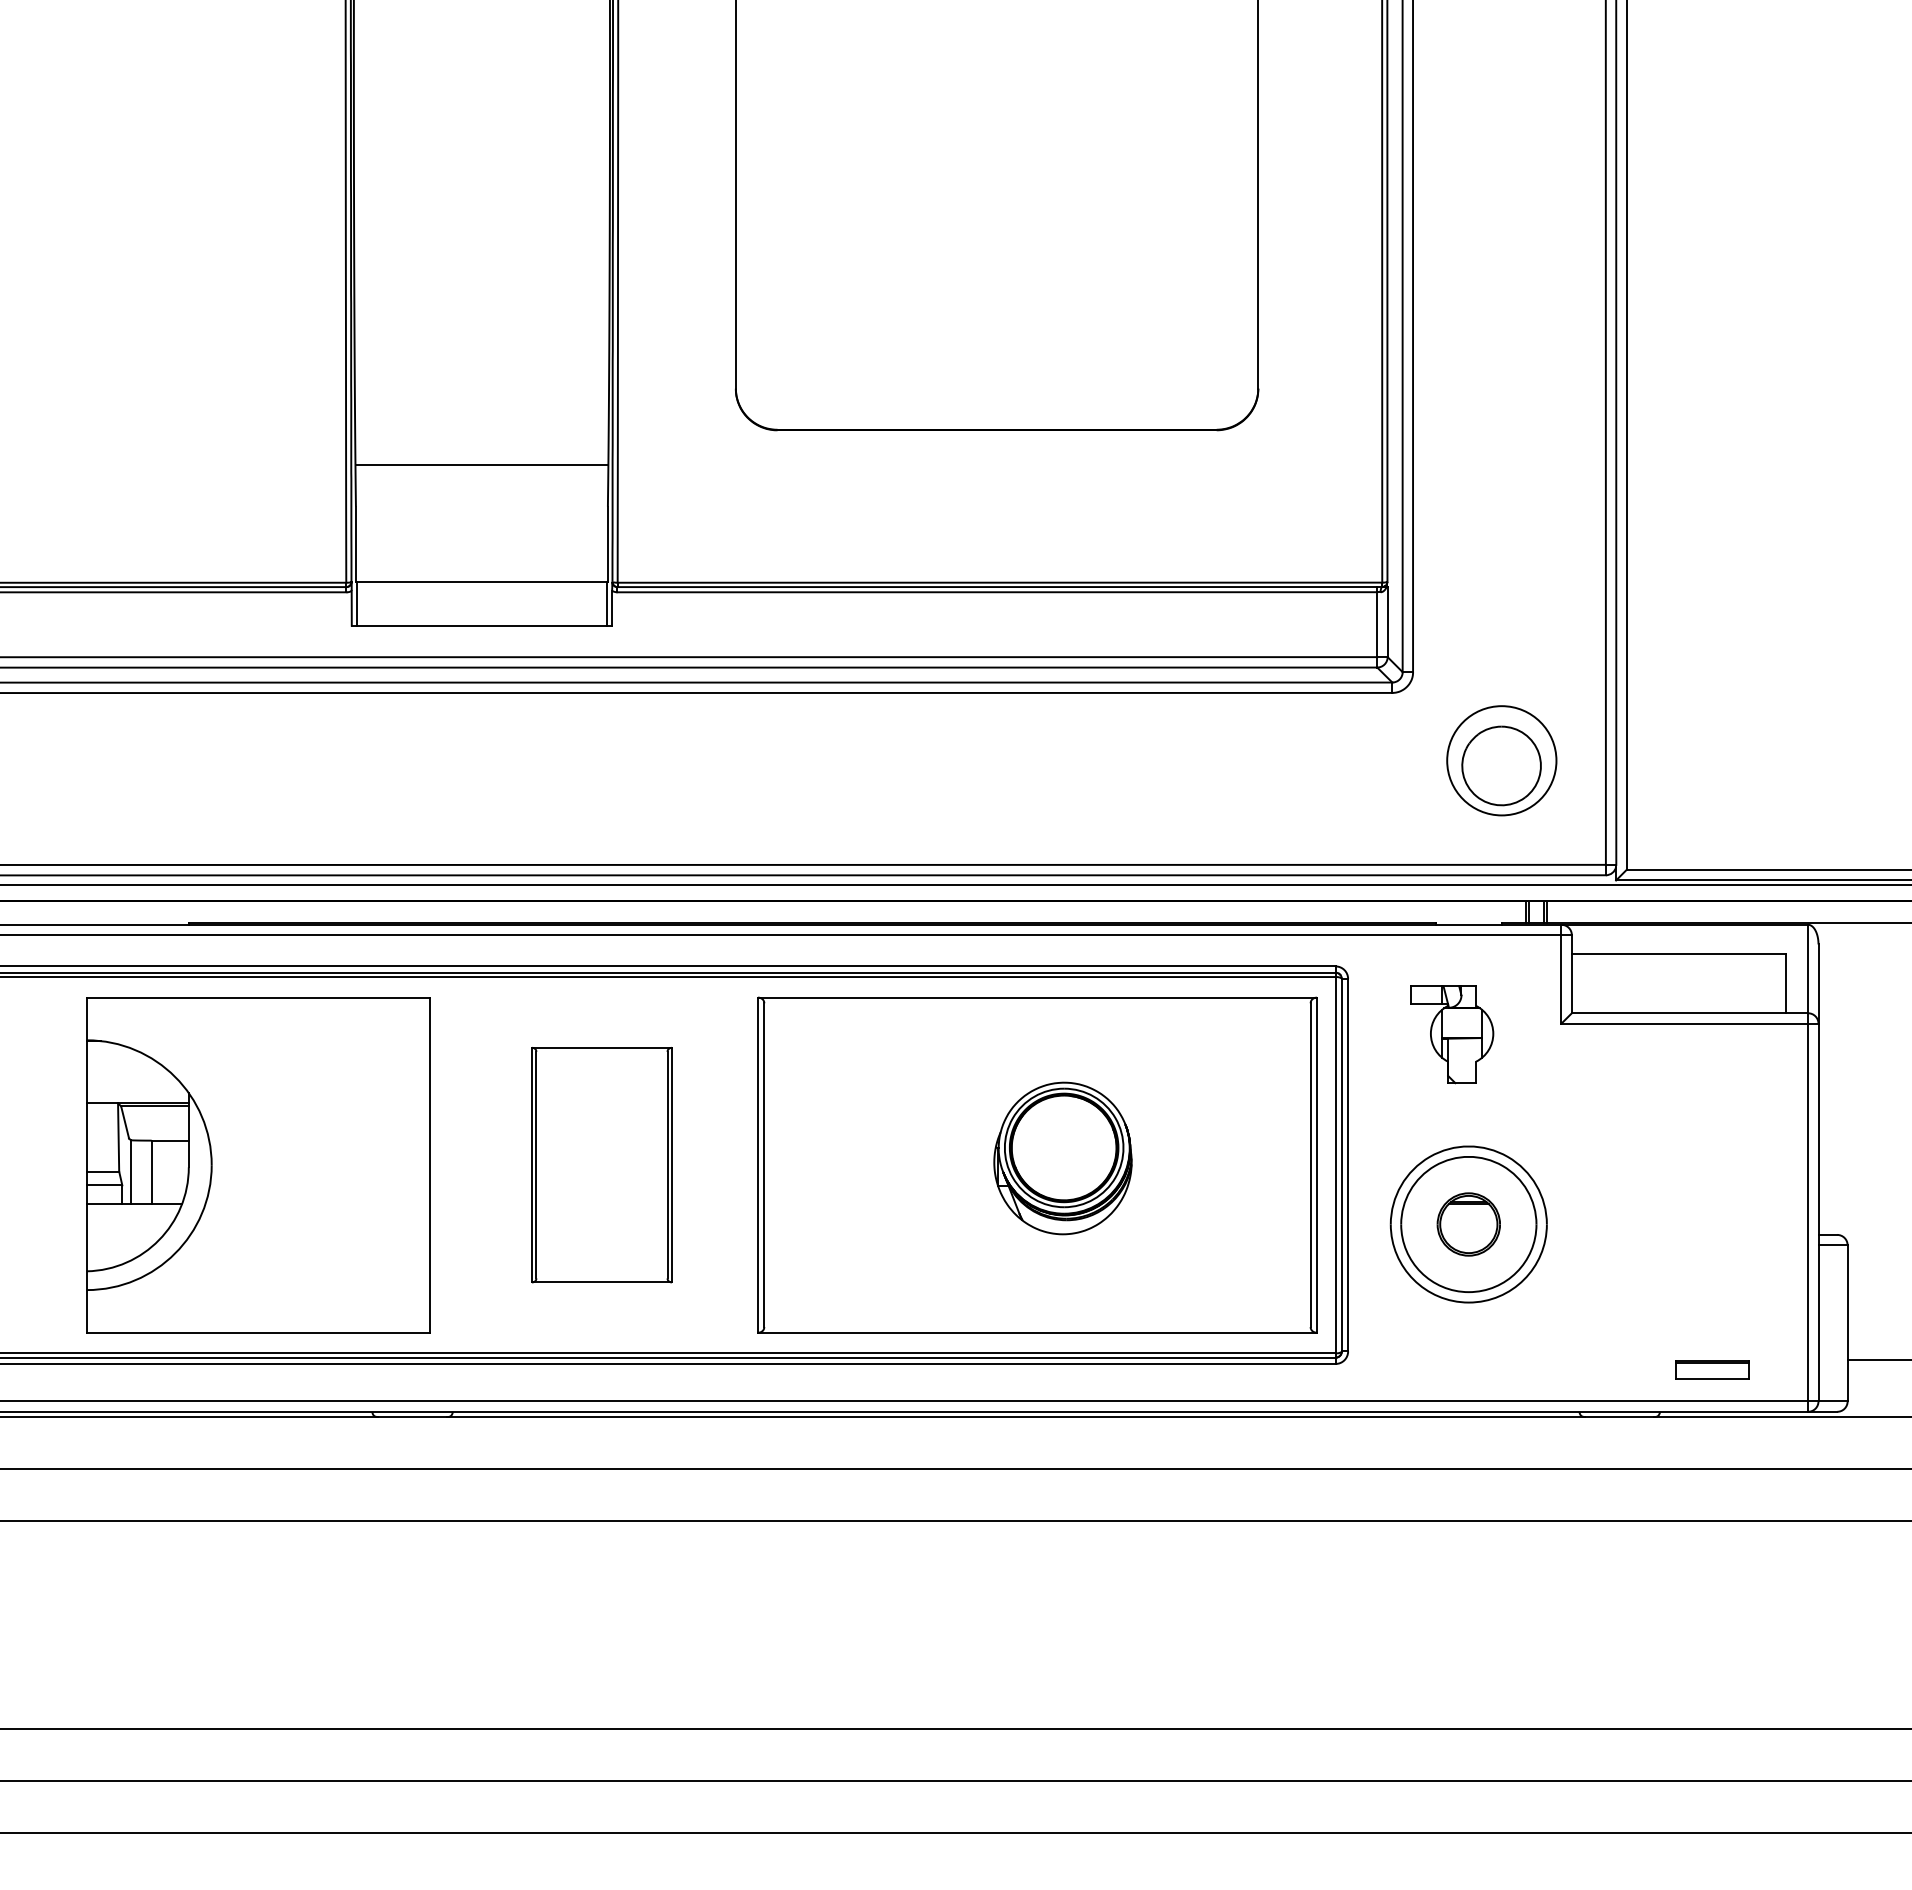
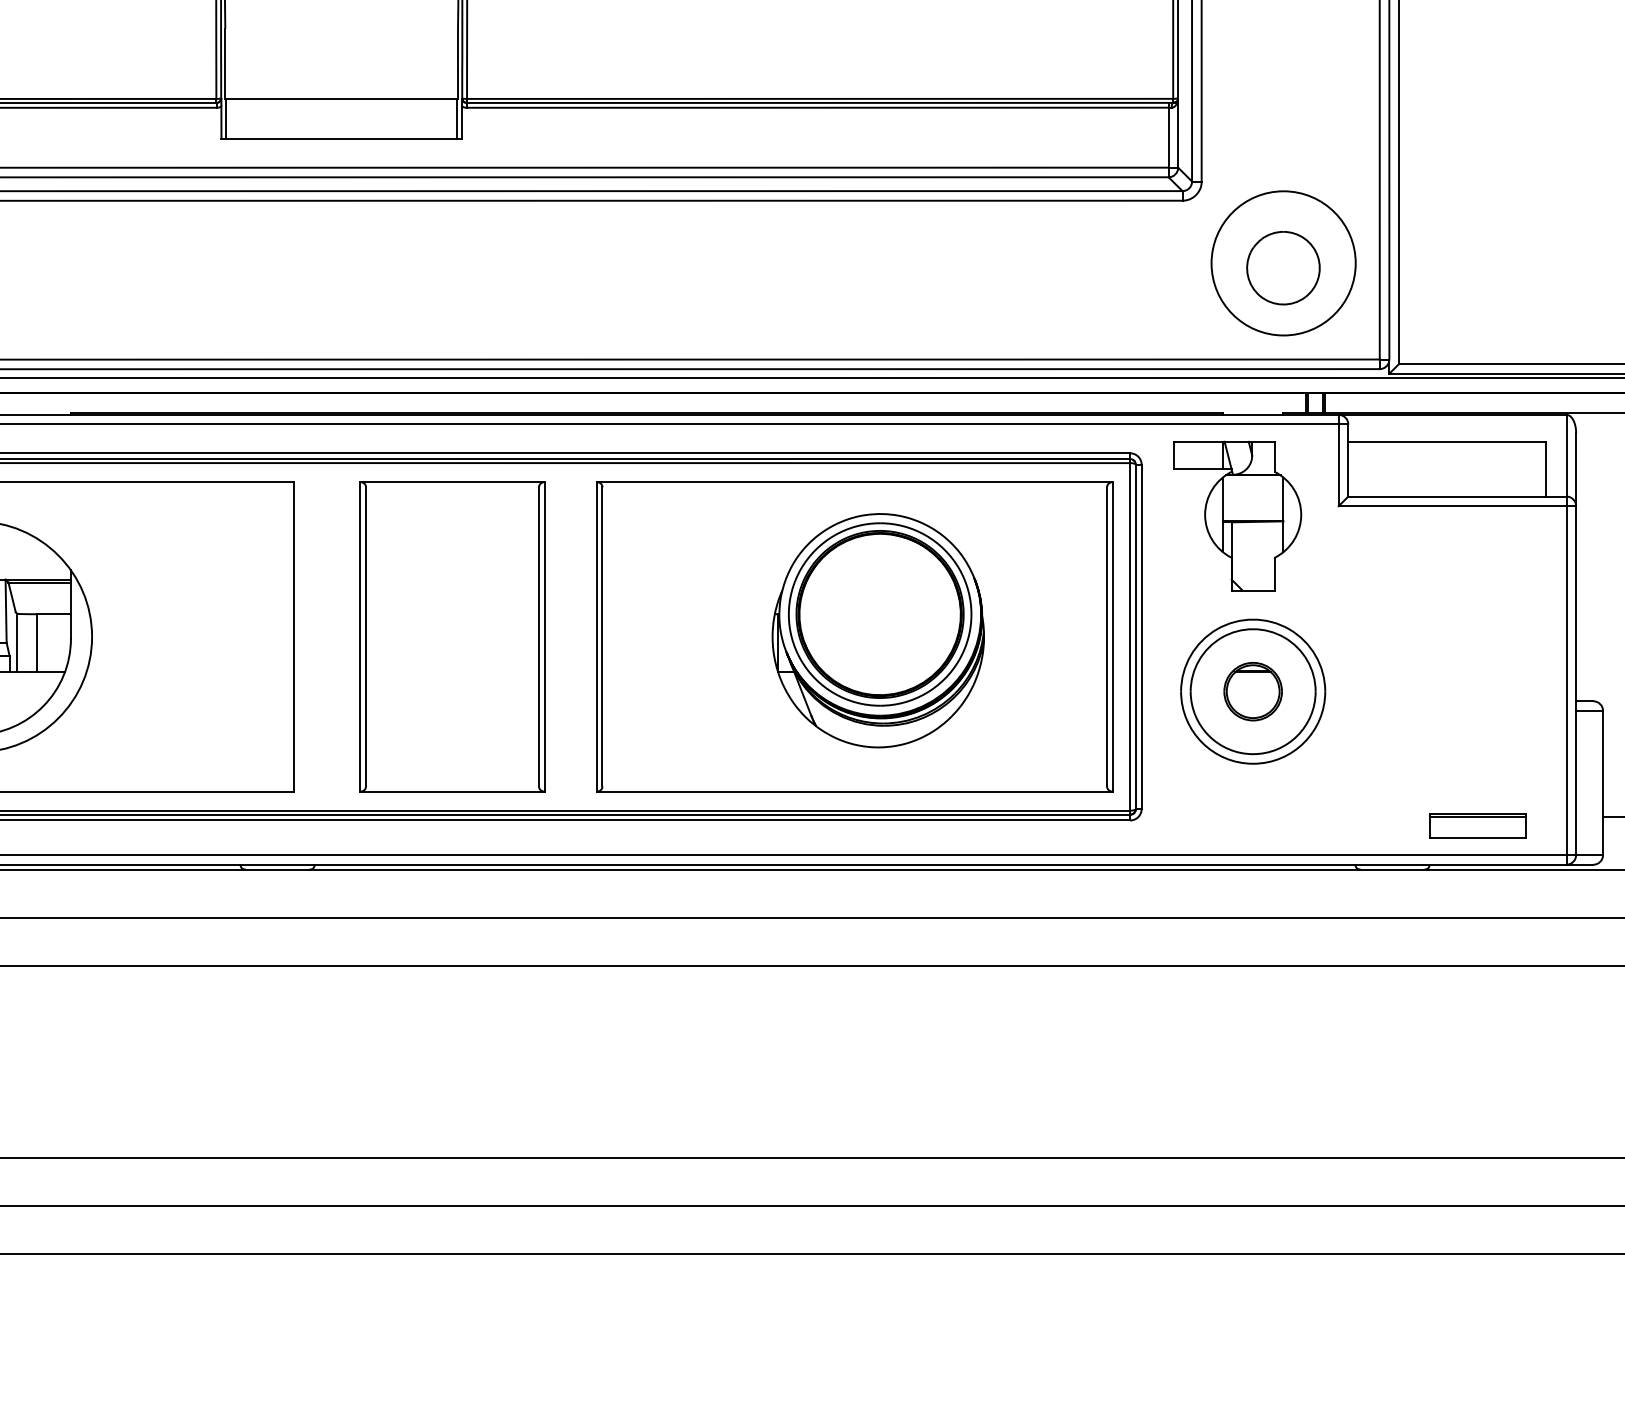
circle: (1501, 760) -> (1283, 263), size x1.43
part: (1451, 1034) -> (1237, 516), size x1.67
part: (1062, 1158) -> (877, 630), size x1.67
part: (601, 1164) -> (452, 636), size x1.43
part: (1711, 1369) -> (1477, 825), size x1.43

